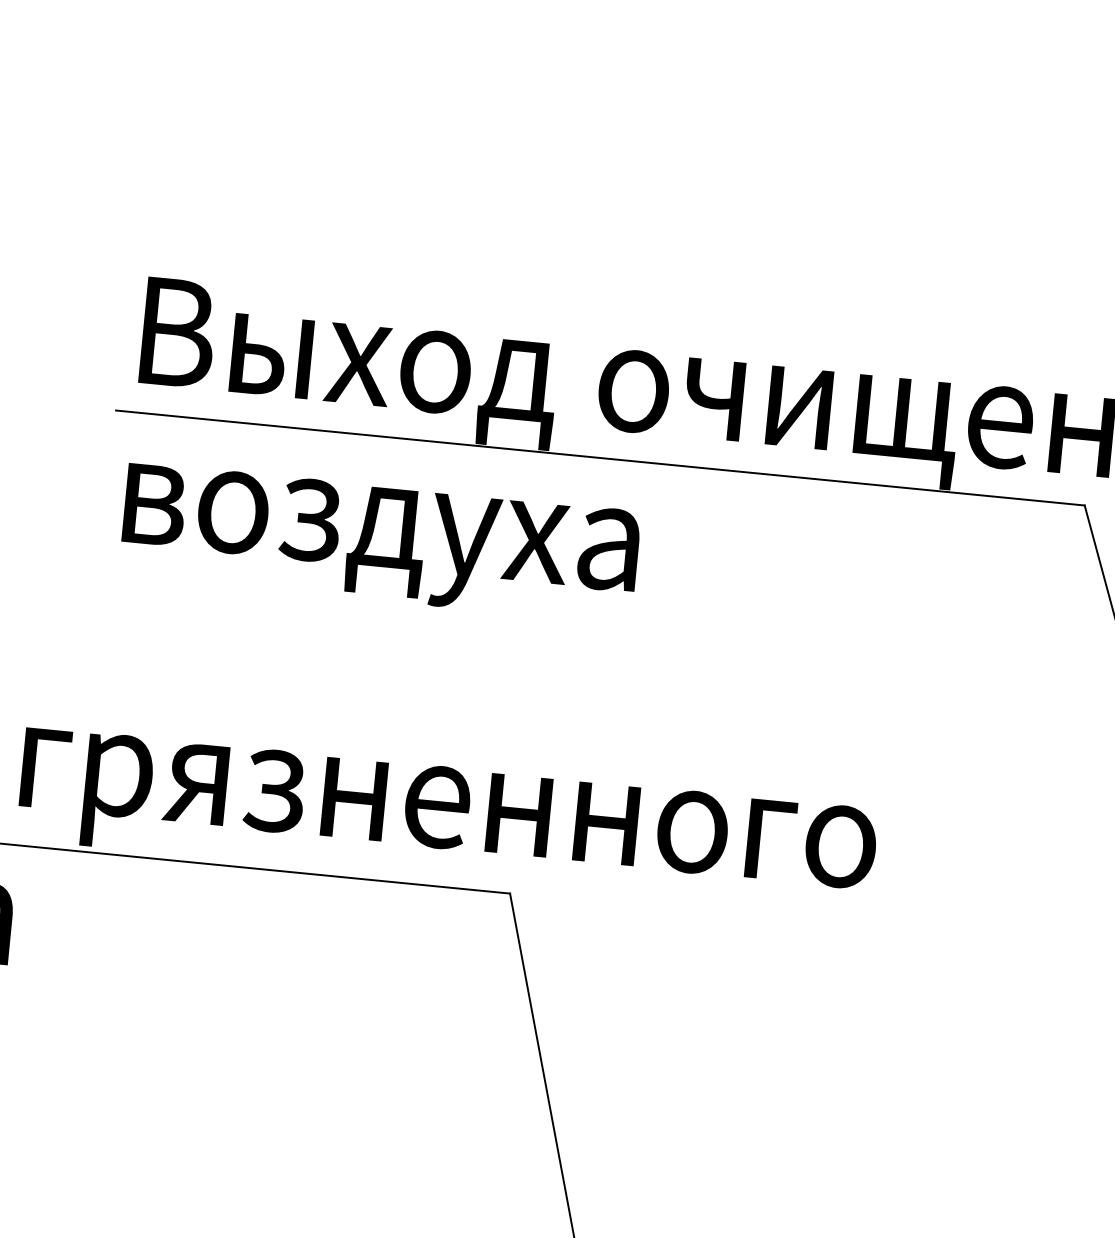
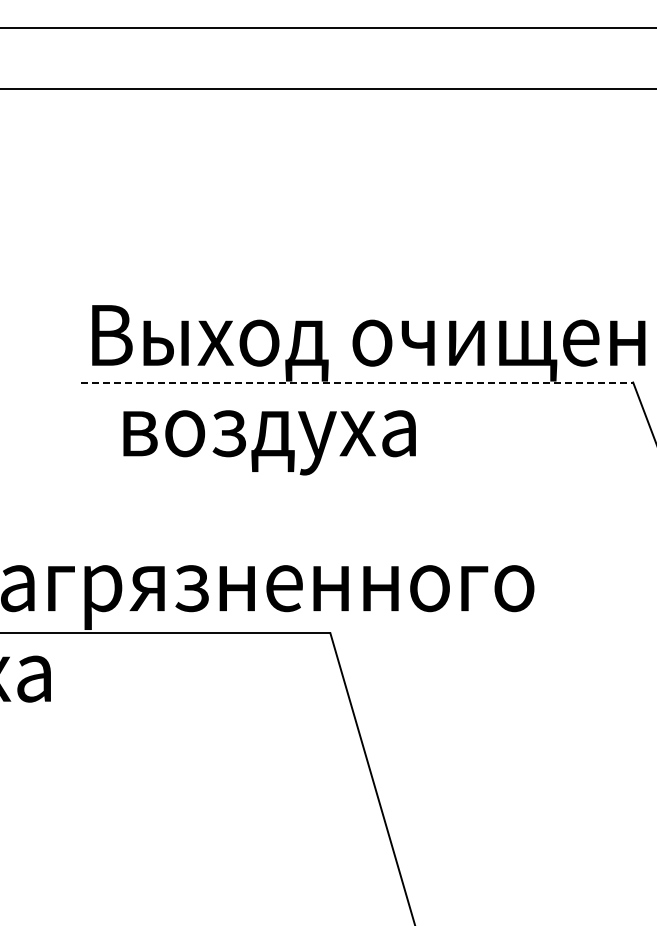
line: (600, 457) -> (357, 382), solid -> dashed
text: (379, 542) -> (269, 442), moved

